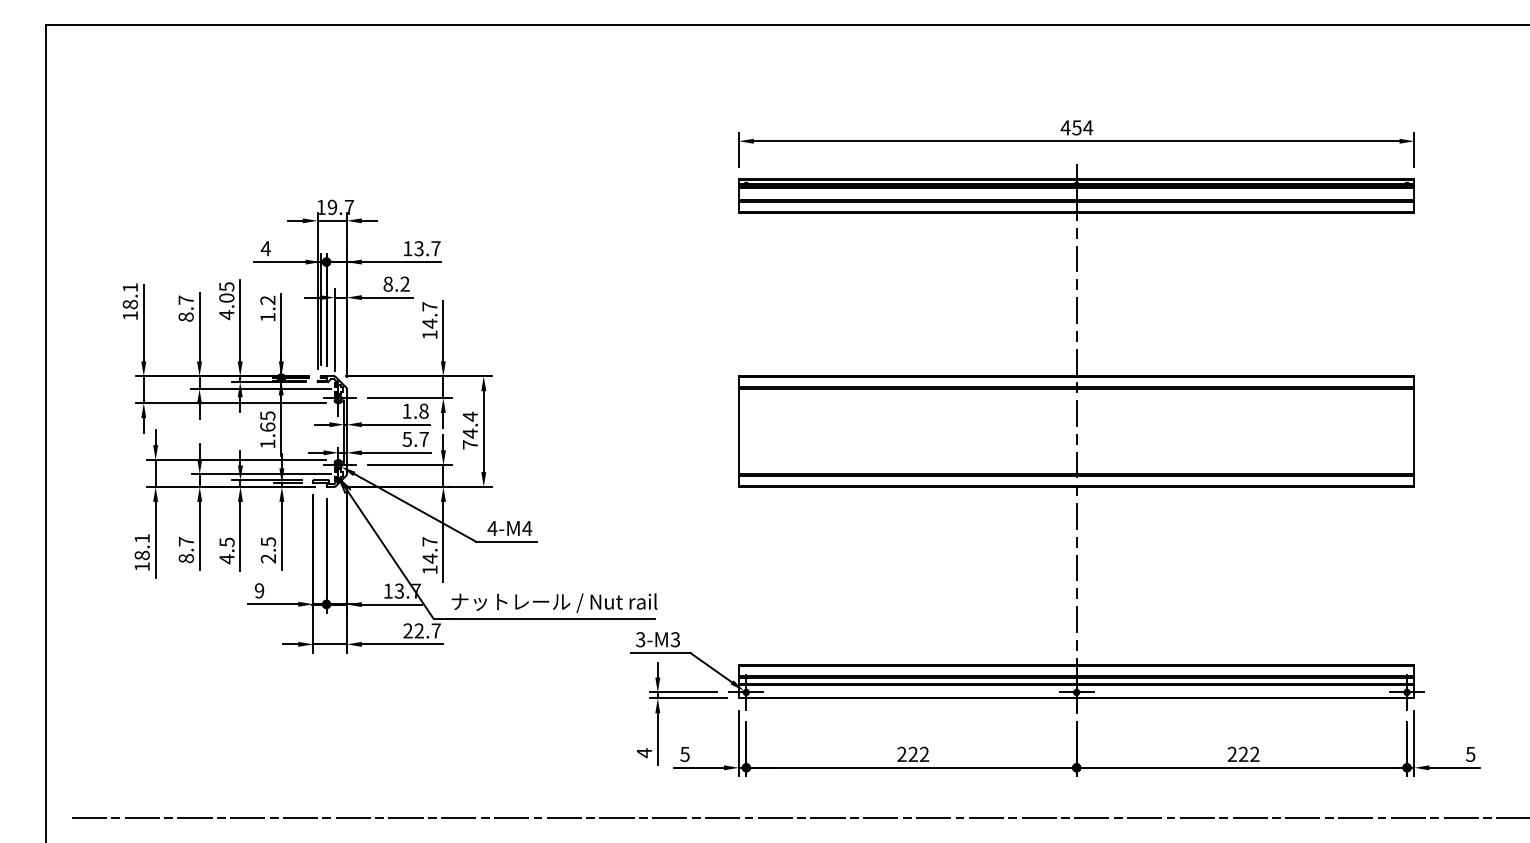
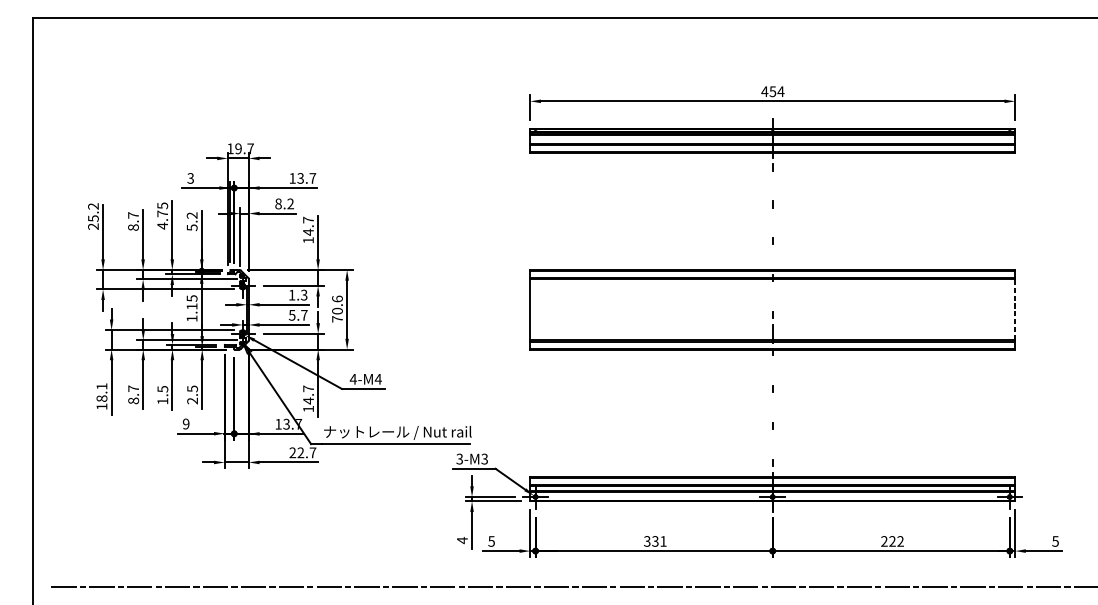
text: (265, 248) -> (190, 178), 4 -> 3
line: (1076, 258) -> (772, 185), removed
text: (226, 297) -> (162, 213), 4.05 -> 4.75
text: (129, 301) -> (92, 216), 18.1 -> 25.2
line: (1076, 310) -> (772, 222), removed
text: (267, 317) -> (191, 227), 1.2 -> 5.2
line: (1076, 361) -> (772, 259), removed
text: (423, 410) -> (303, 294), 1.8 -> 1.3
line: (1076, 413) -> (772, 296), removed
text: (469, 424) -> (336, 304), 74.4 -> 70.6
text: (267, 426) -> (191, 306), 1.65 -> 1.15
line: (1414, 431) -> (1015, 309), solid -> dashed
line: (1076, 516) -> (772, 370), removed
text: (226, 559) -> (162, 401), 4.5 -> 1.5
line: (1076, 567) -> (772, 407), removed
line: (1076, 619) -> (772, 444), removed
text: (913, 754) -> (655, 541), 222 -> 331

